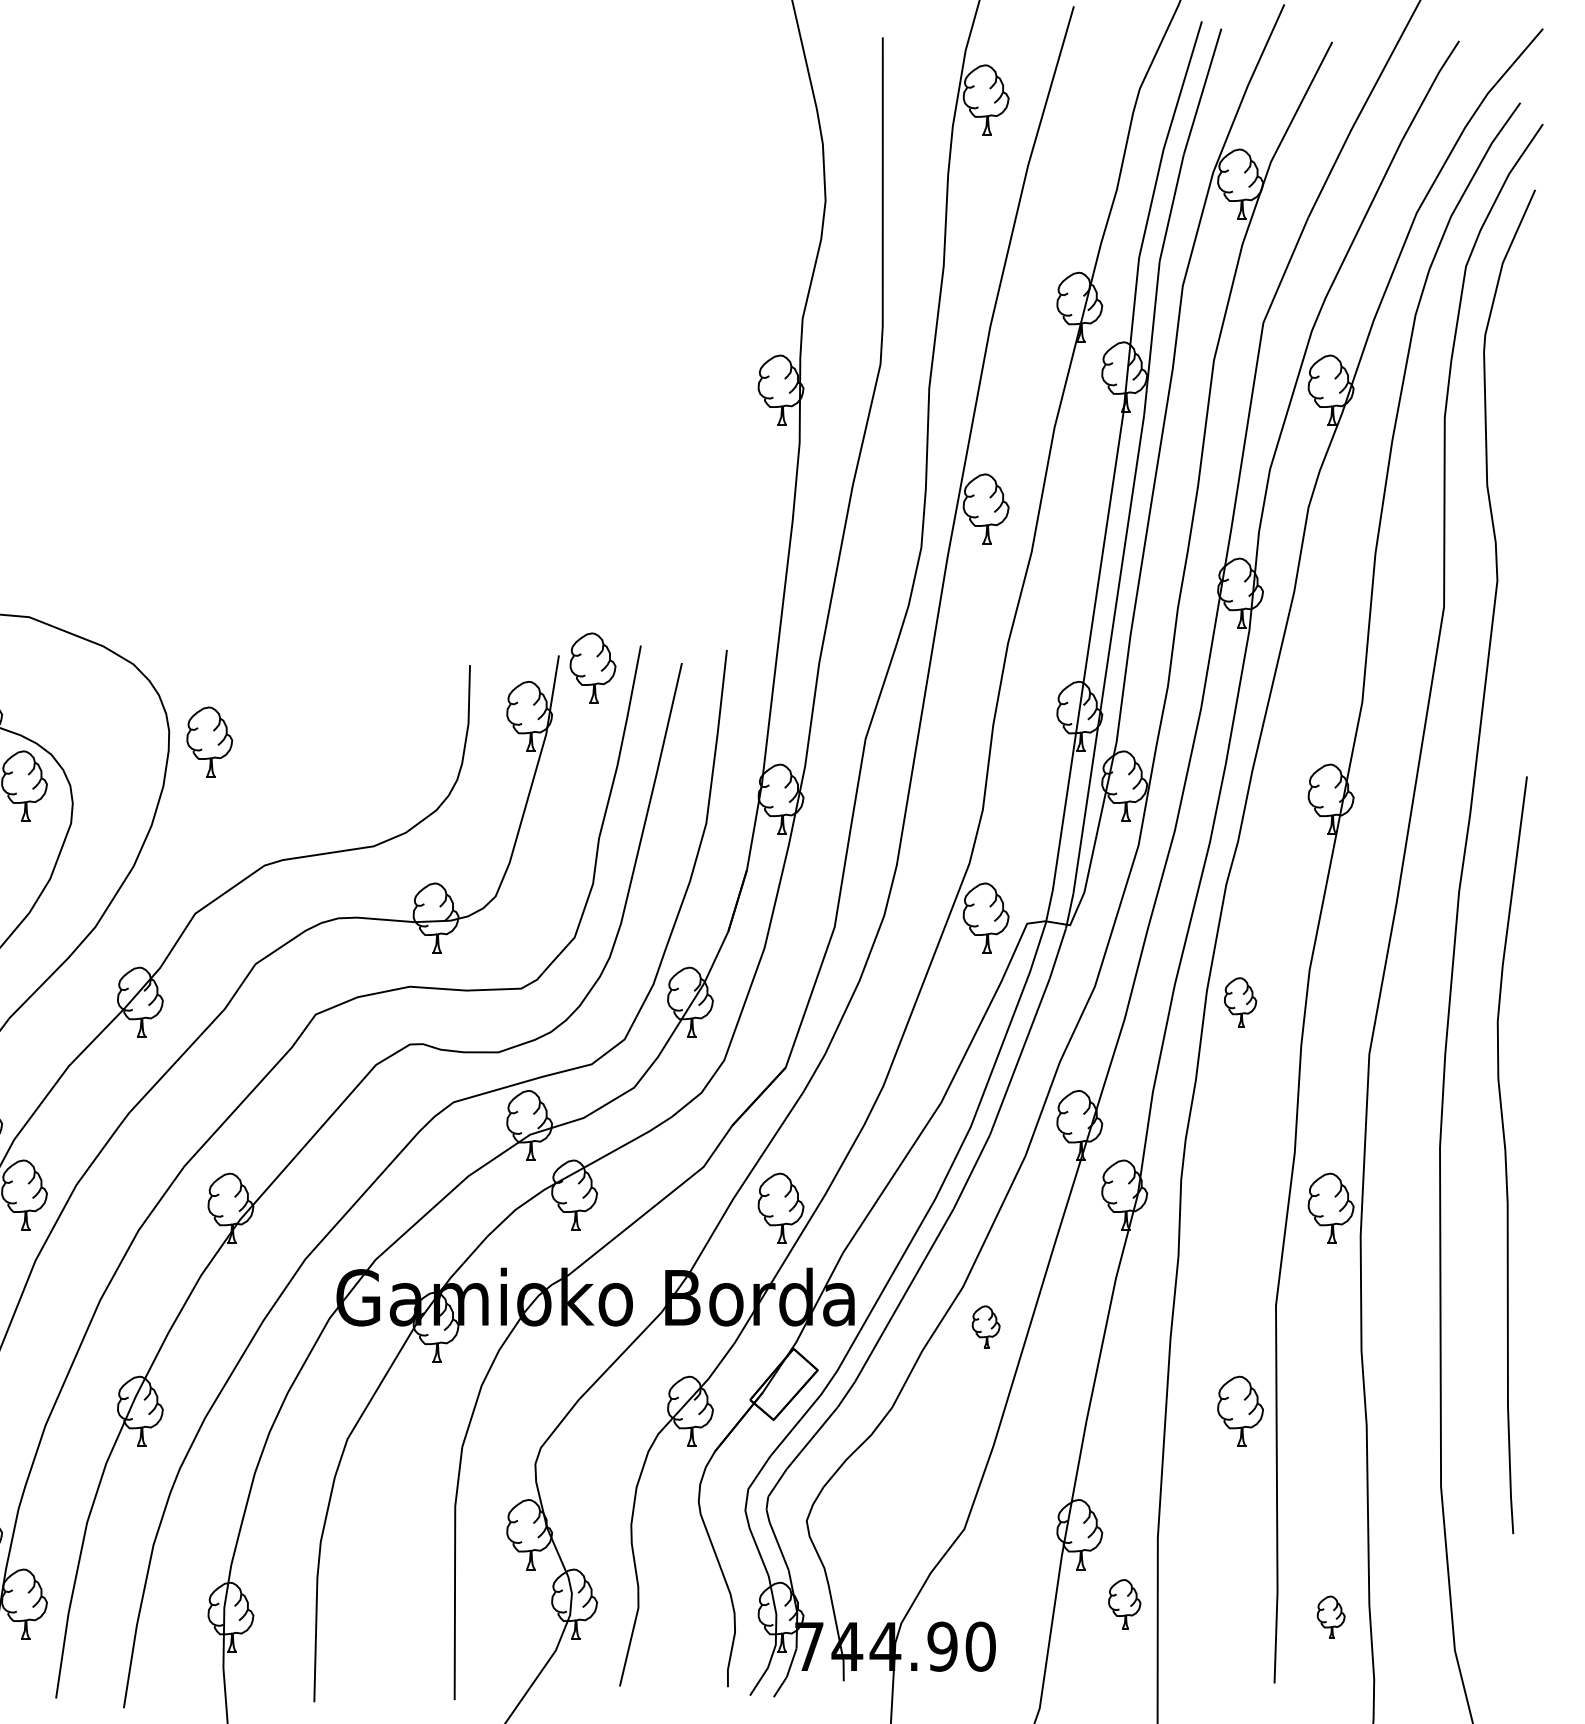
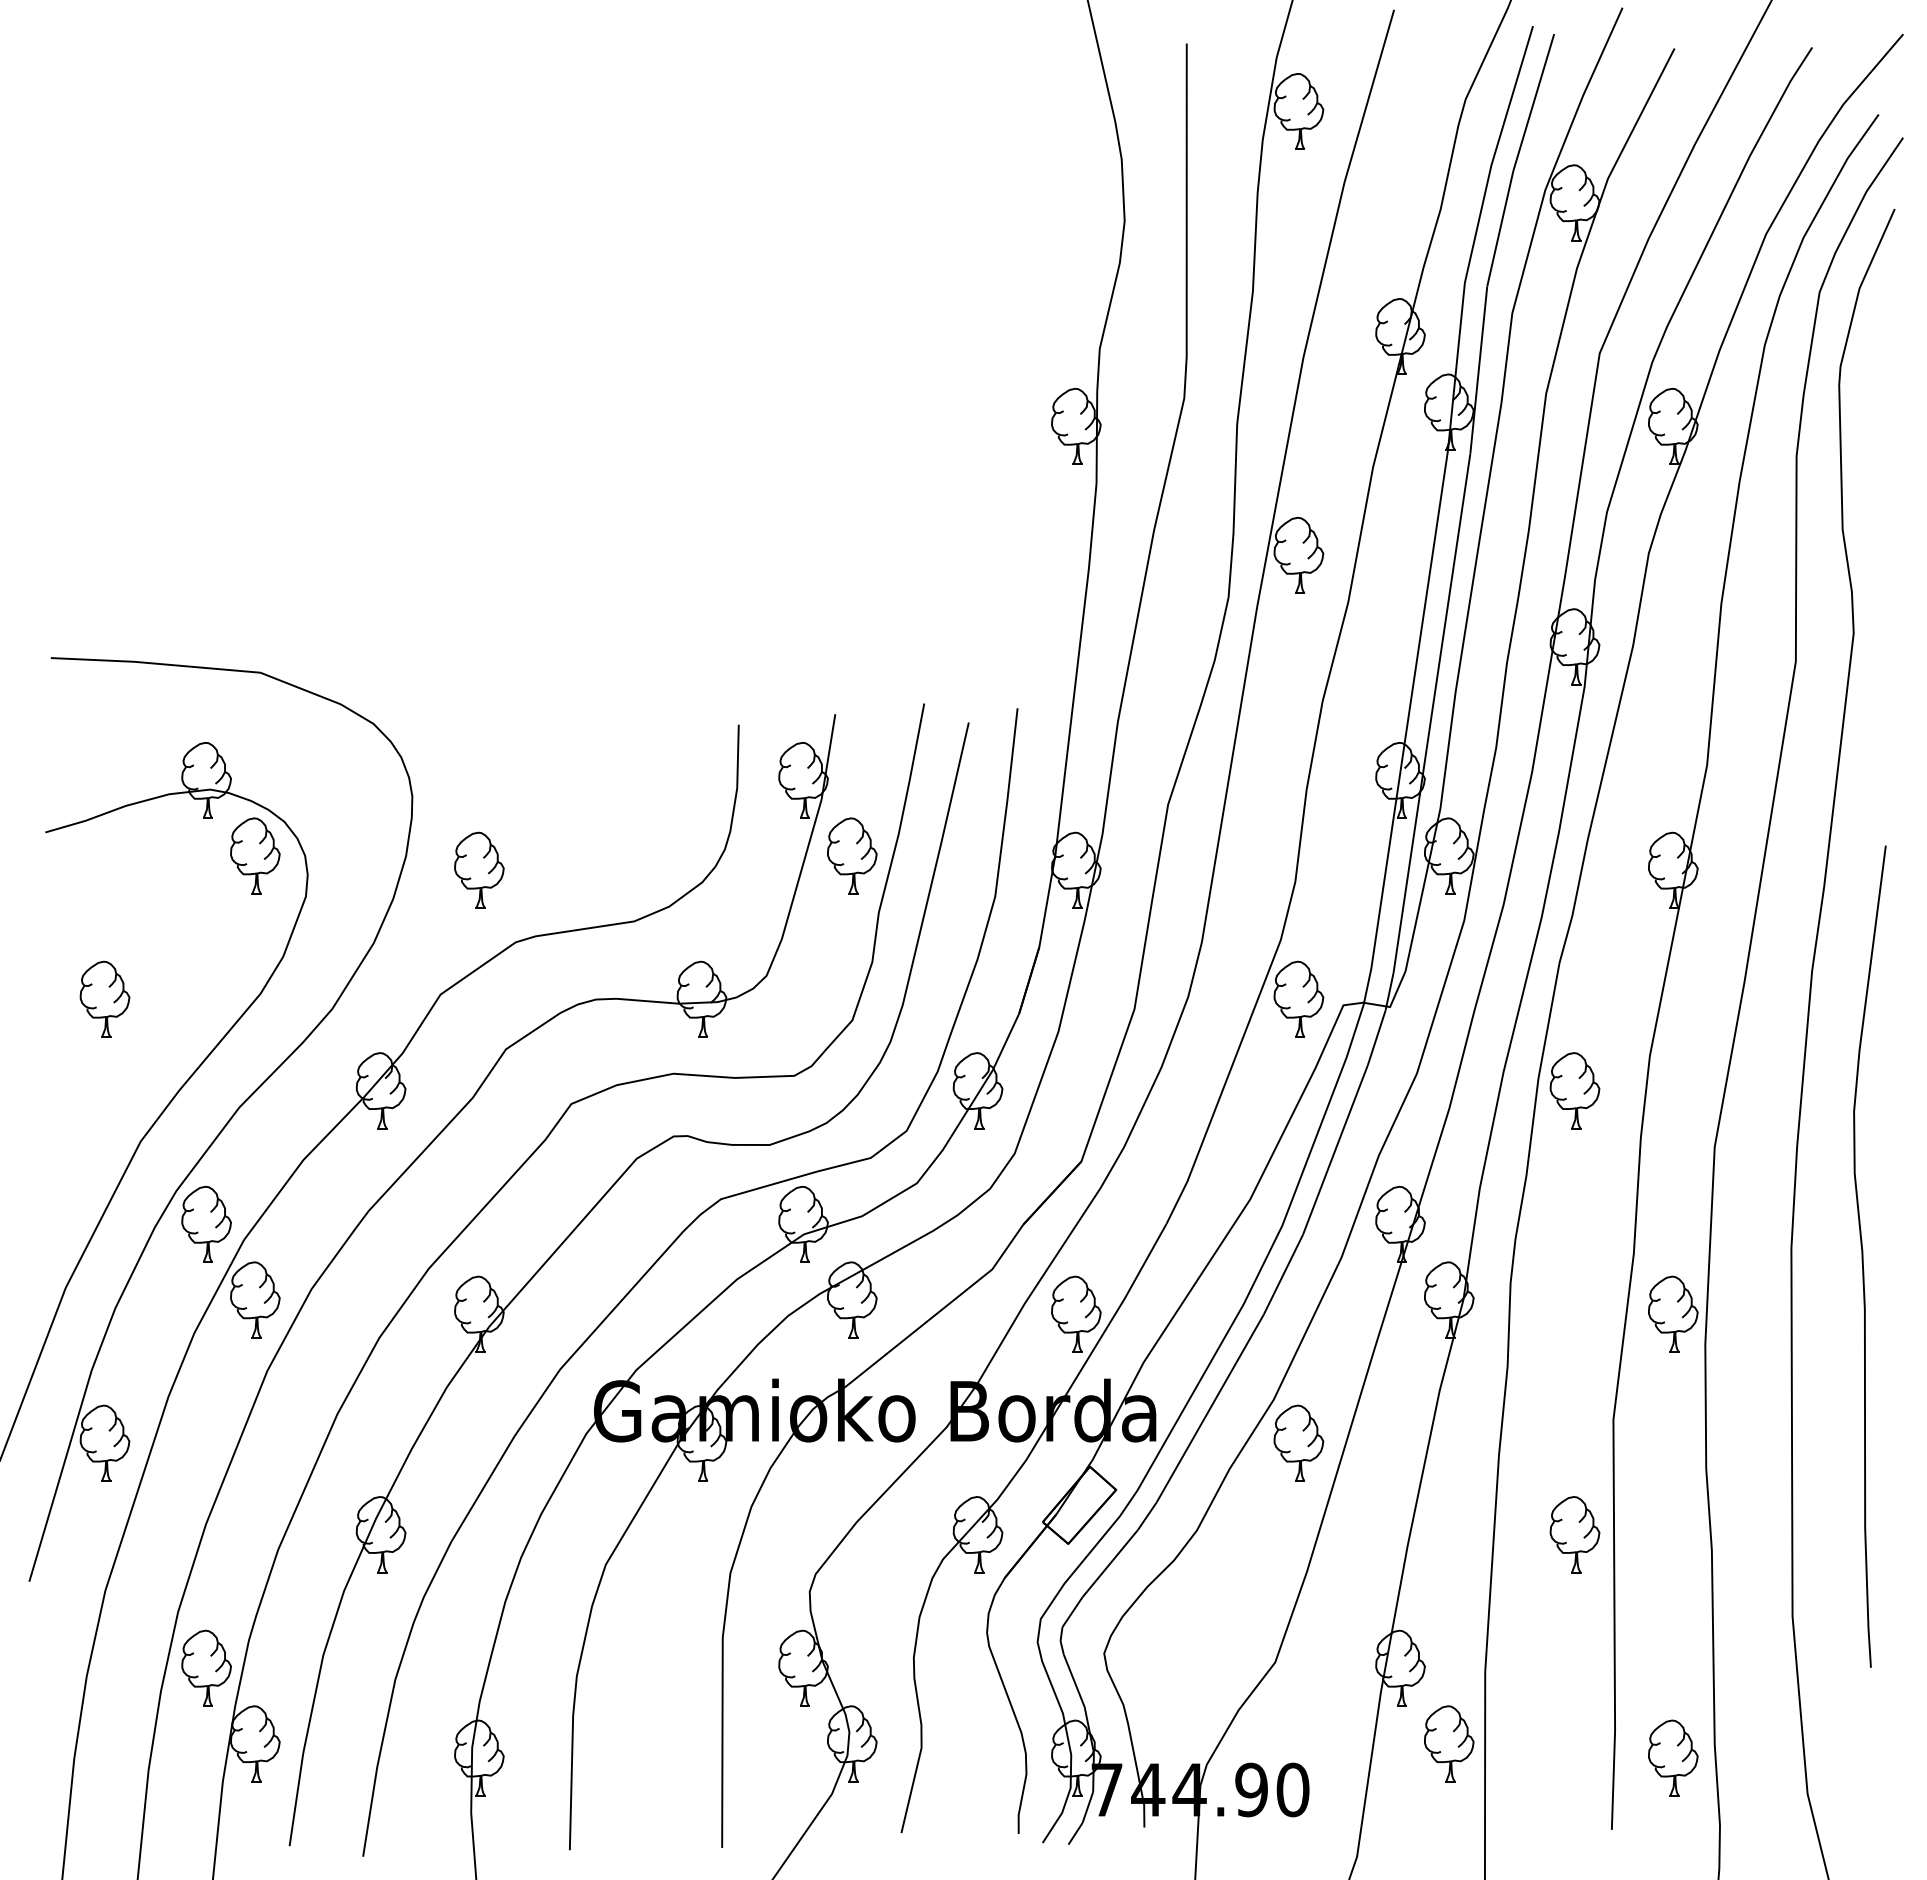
part: (593, 667) -> (852, 855), moved
part: (209, 741) -> (479, 869), moved
part: (1240, 1002) -> (1574, 1090), size x1.43
part: (985, 1326) -> (1298, 1442), size x1.67
part: (1124, 1603) -> (1449, 1743), size x1.43
part: (1331, 1616) -> (1673, 1757), size x1.67

